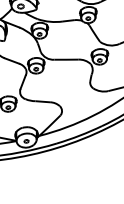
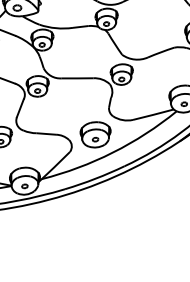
part: (79, 102) -> (95, 134), added

